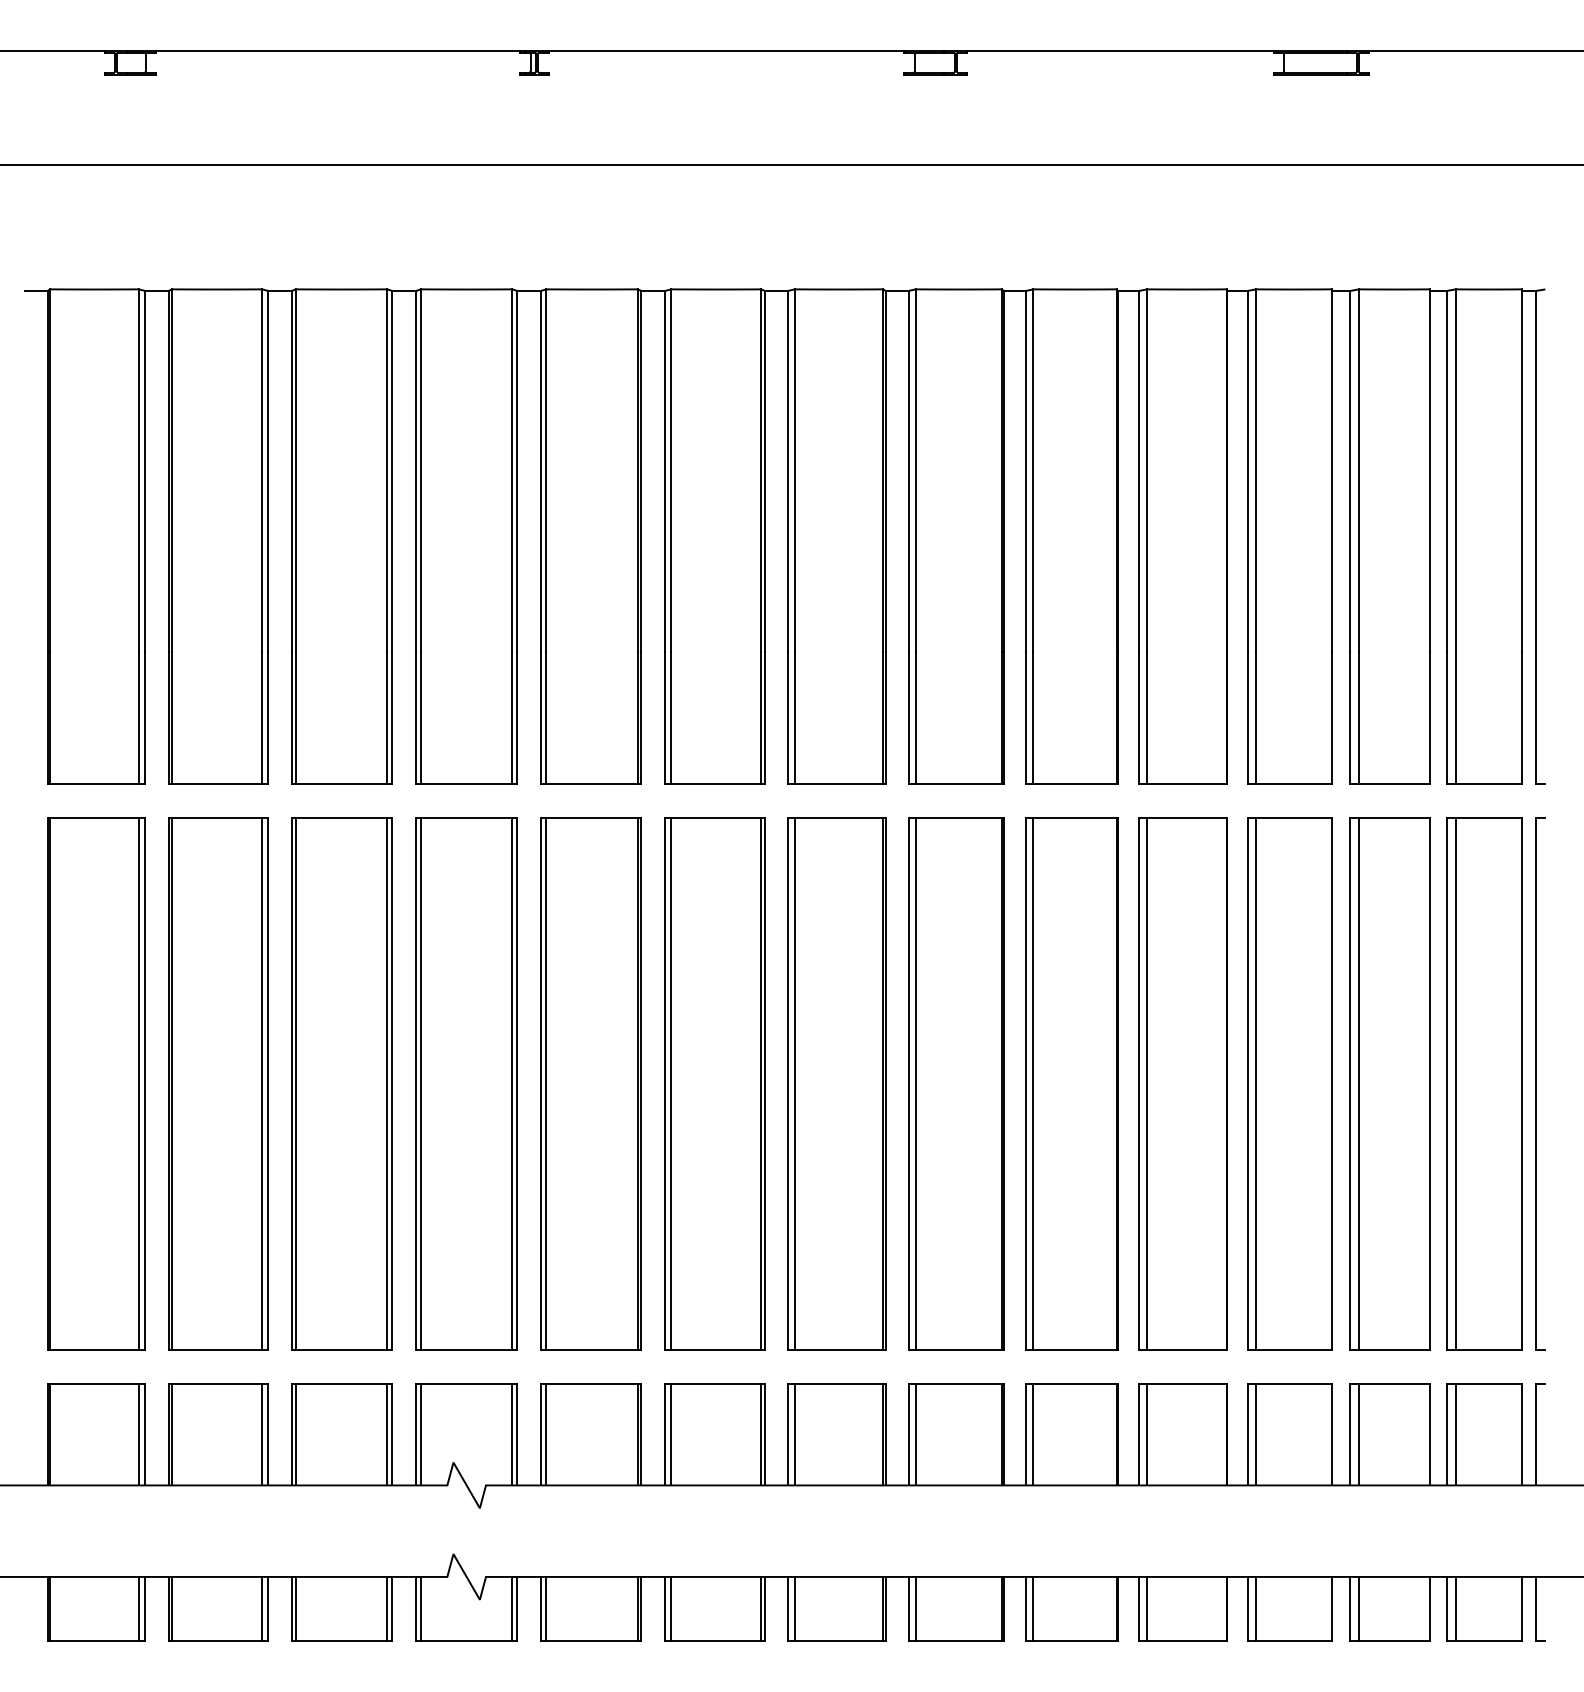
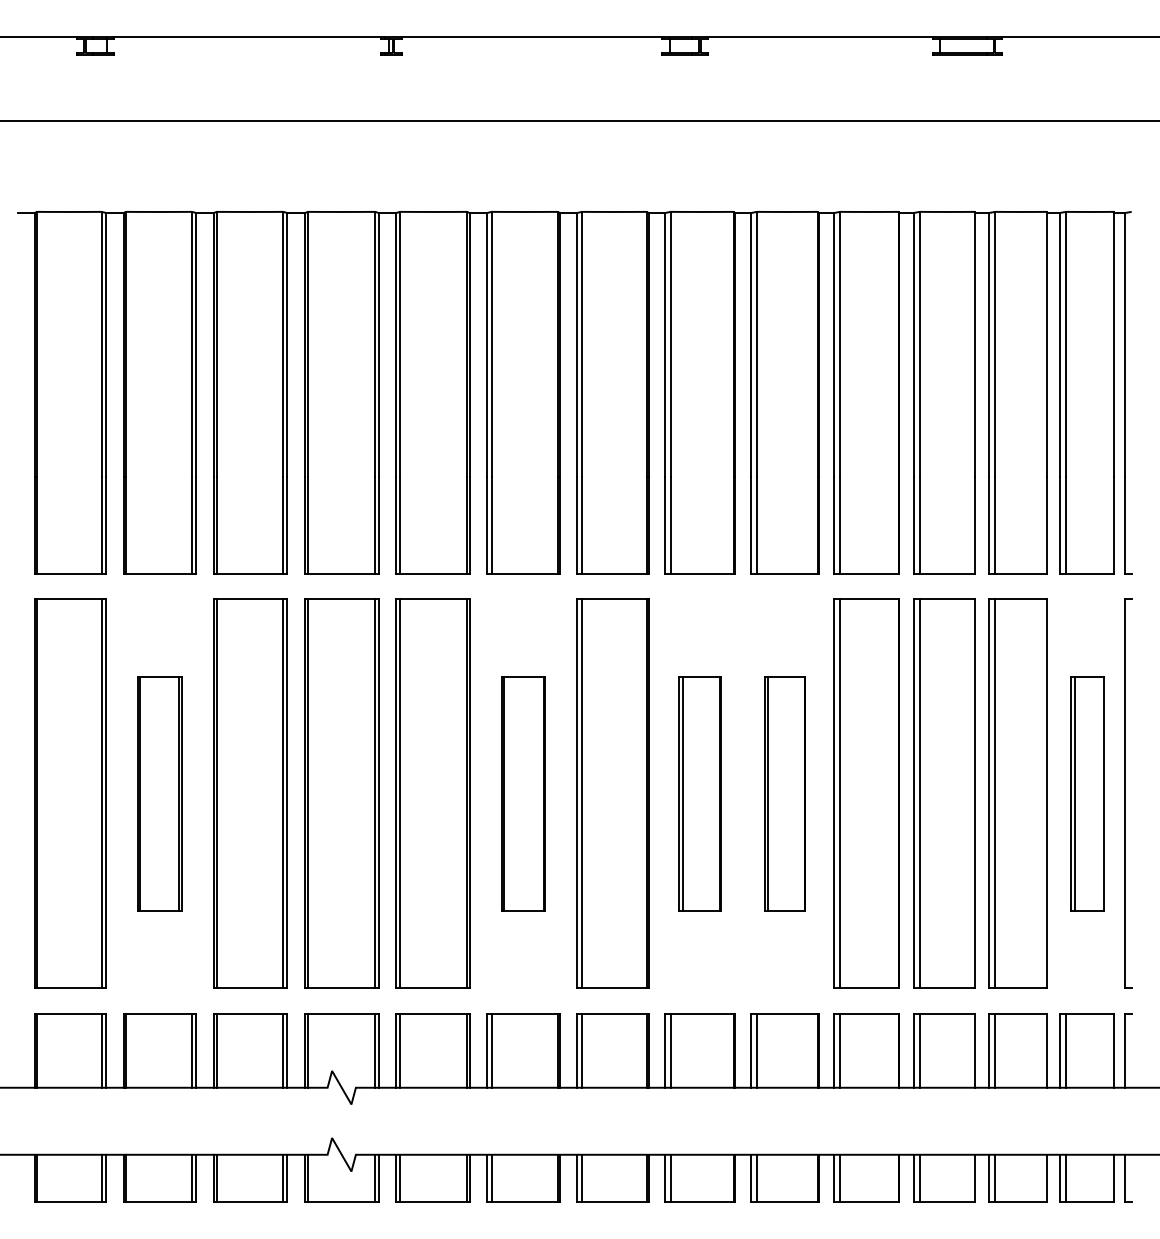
part: (218, 1083) -> (160, 793), size x0.6
part: (714, 1083) -> (523, 793), size x0.6
part: (956, 1083) -> (700, 793), size x0.6
part: (1071, 1083) -> (784, 793), size x0.6
part: (1484, 1083) -> (1087, 793), size x0.6

